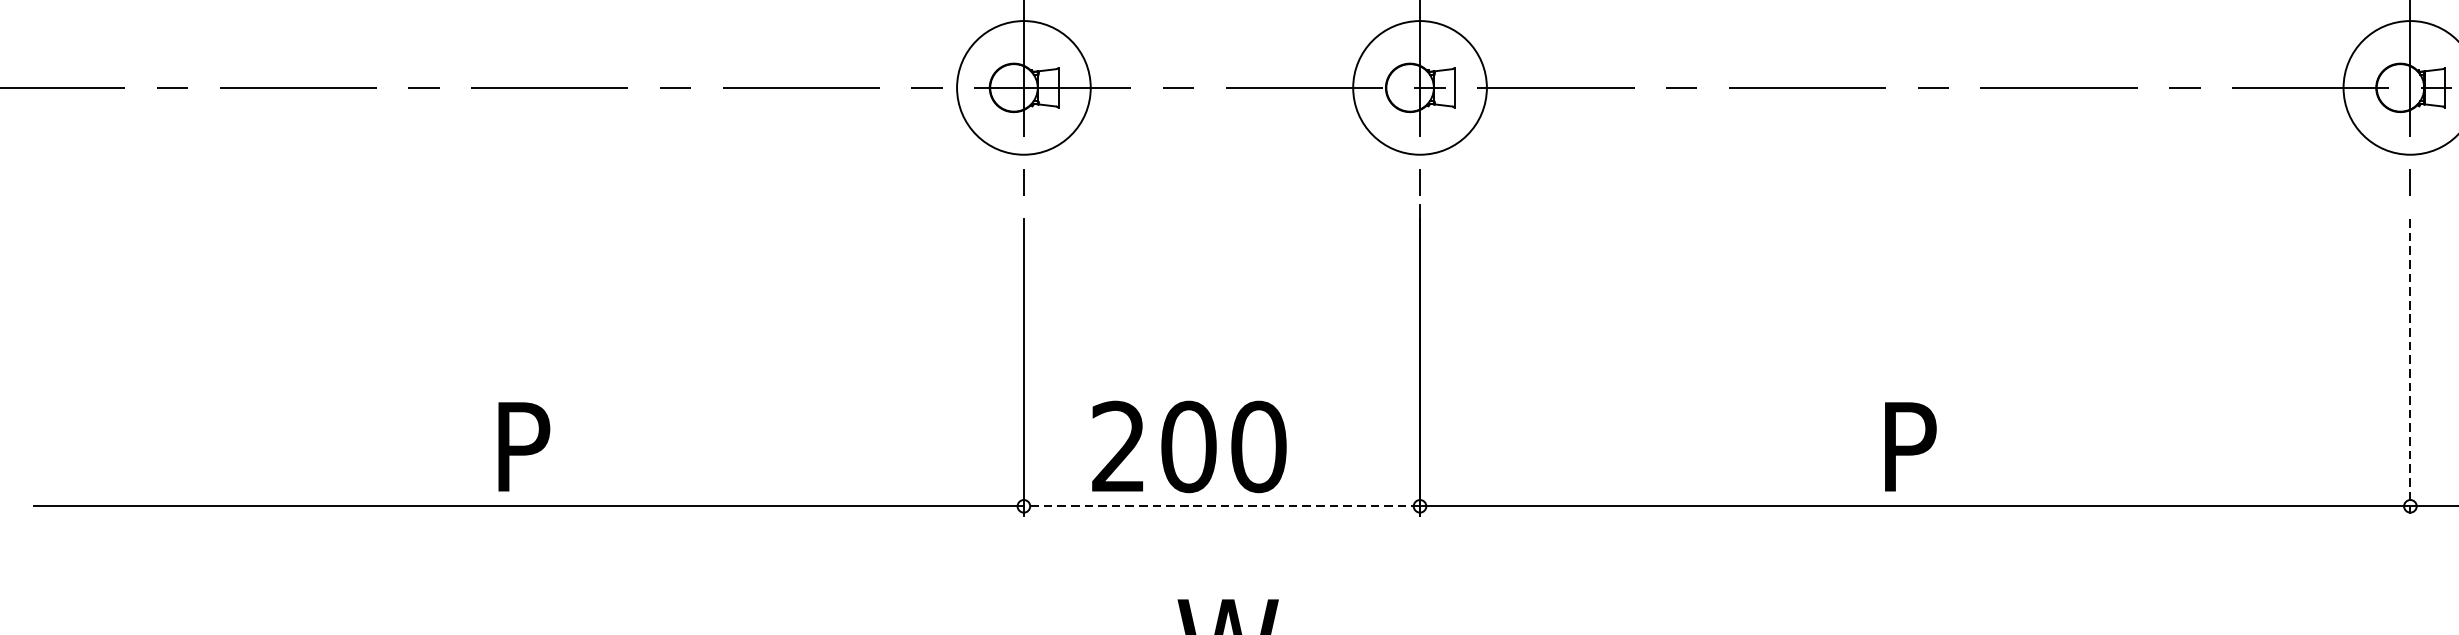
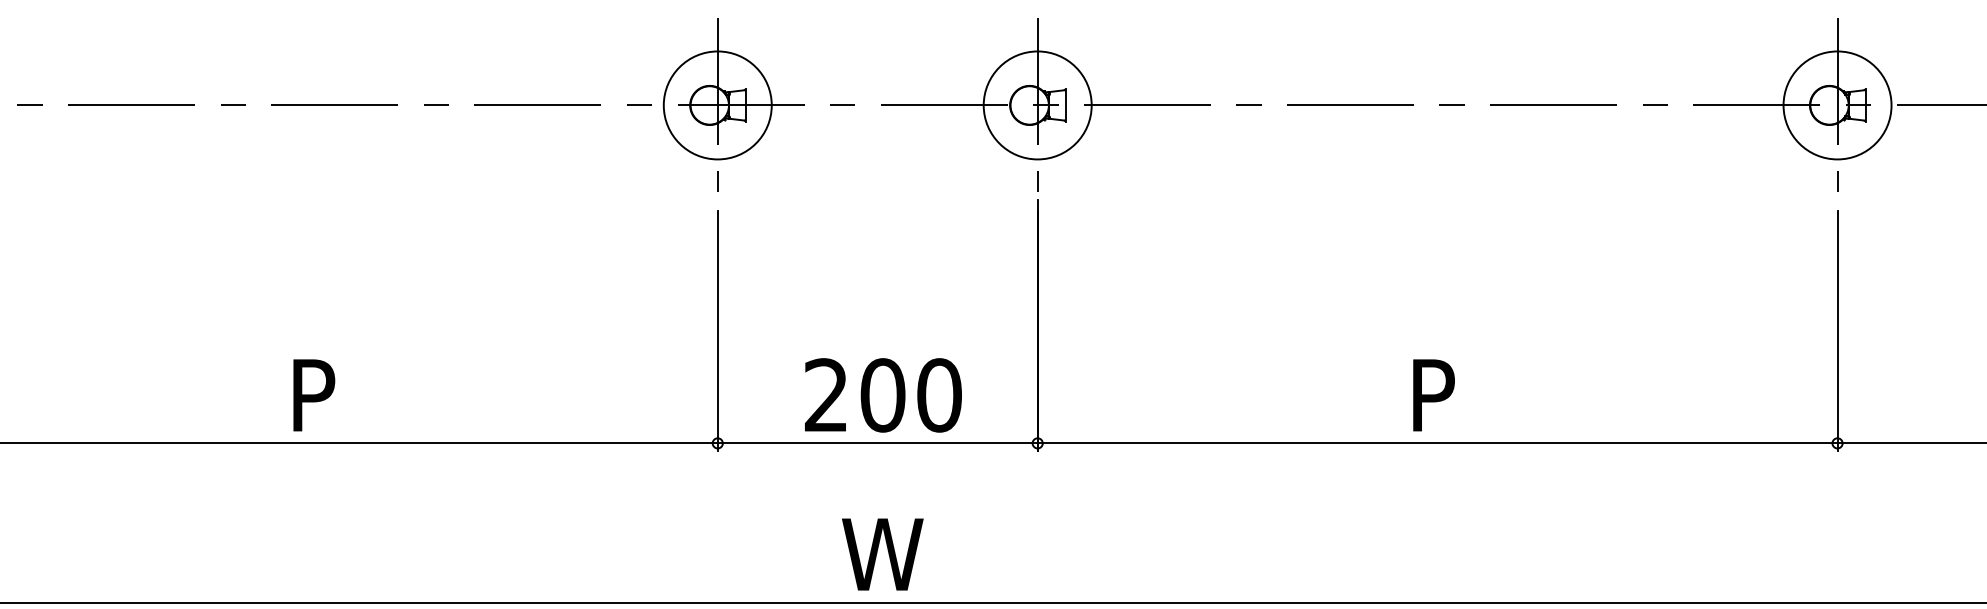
line: (2410, 367) -> (1837, 331), dashed -> solid
text: (1189, 447) -> (883, 395), moved
line: (1221, 506) -> (877, 443), dashed -> solid

